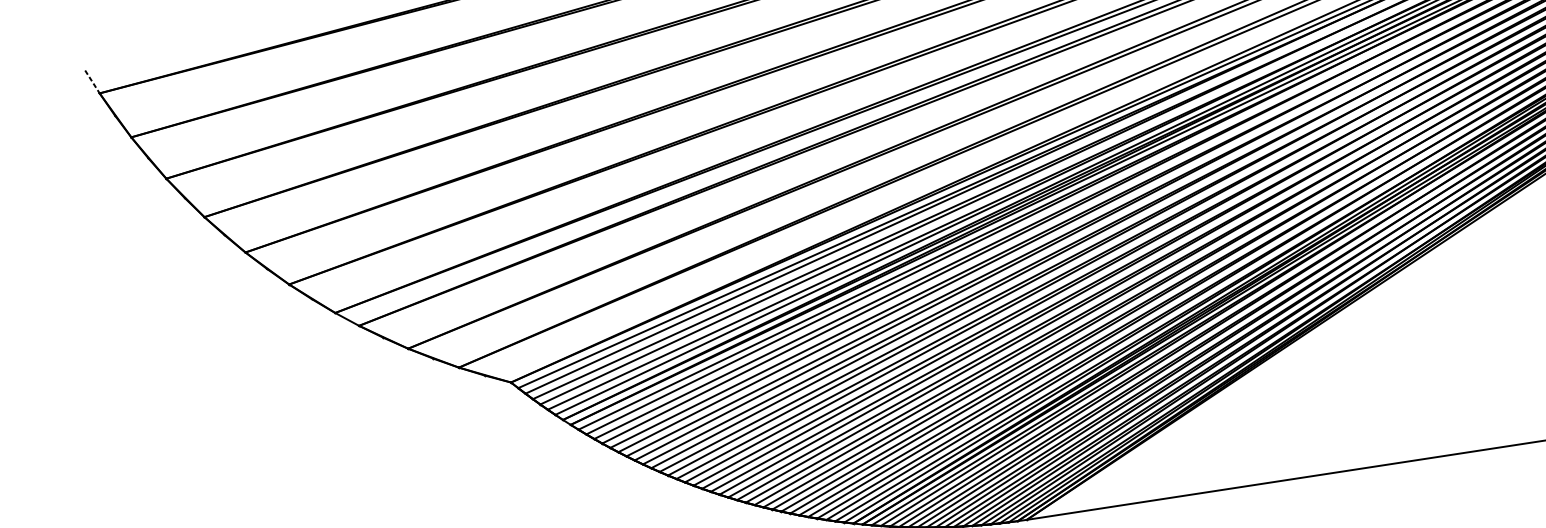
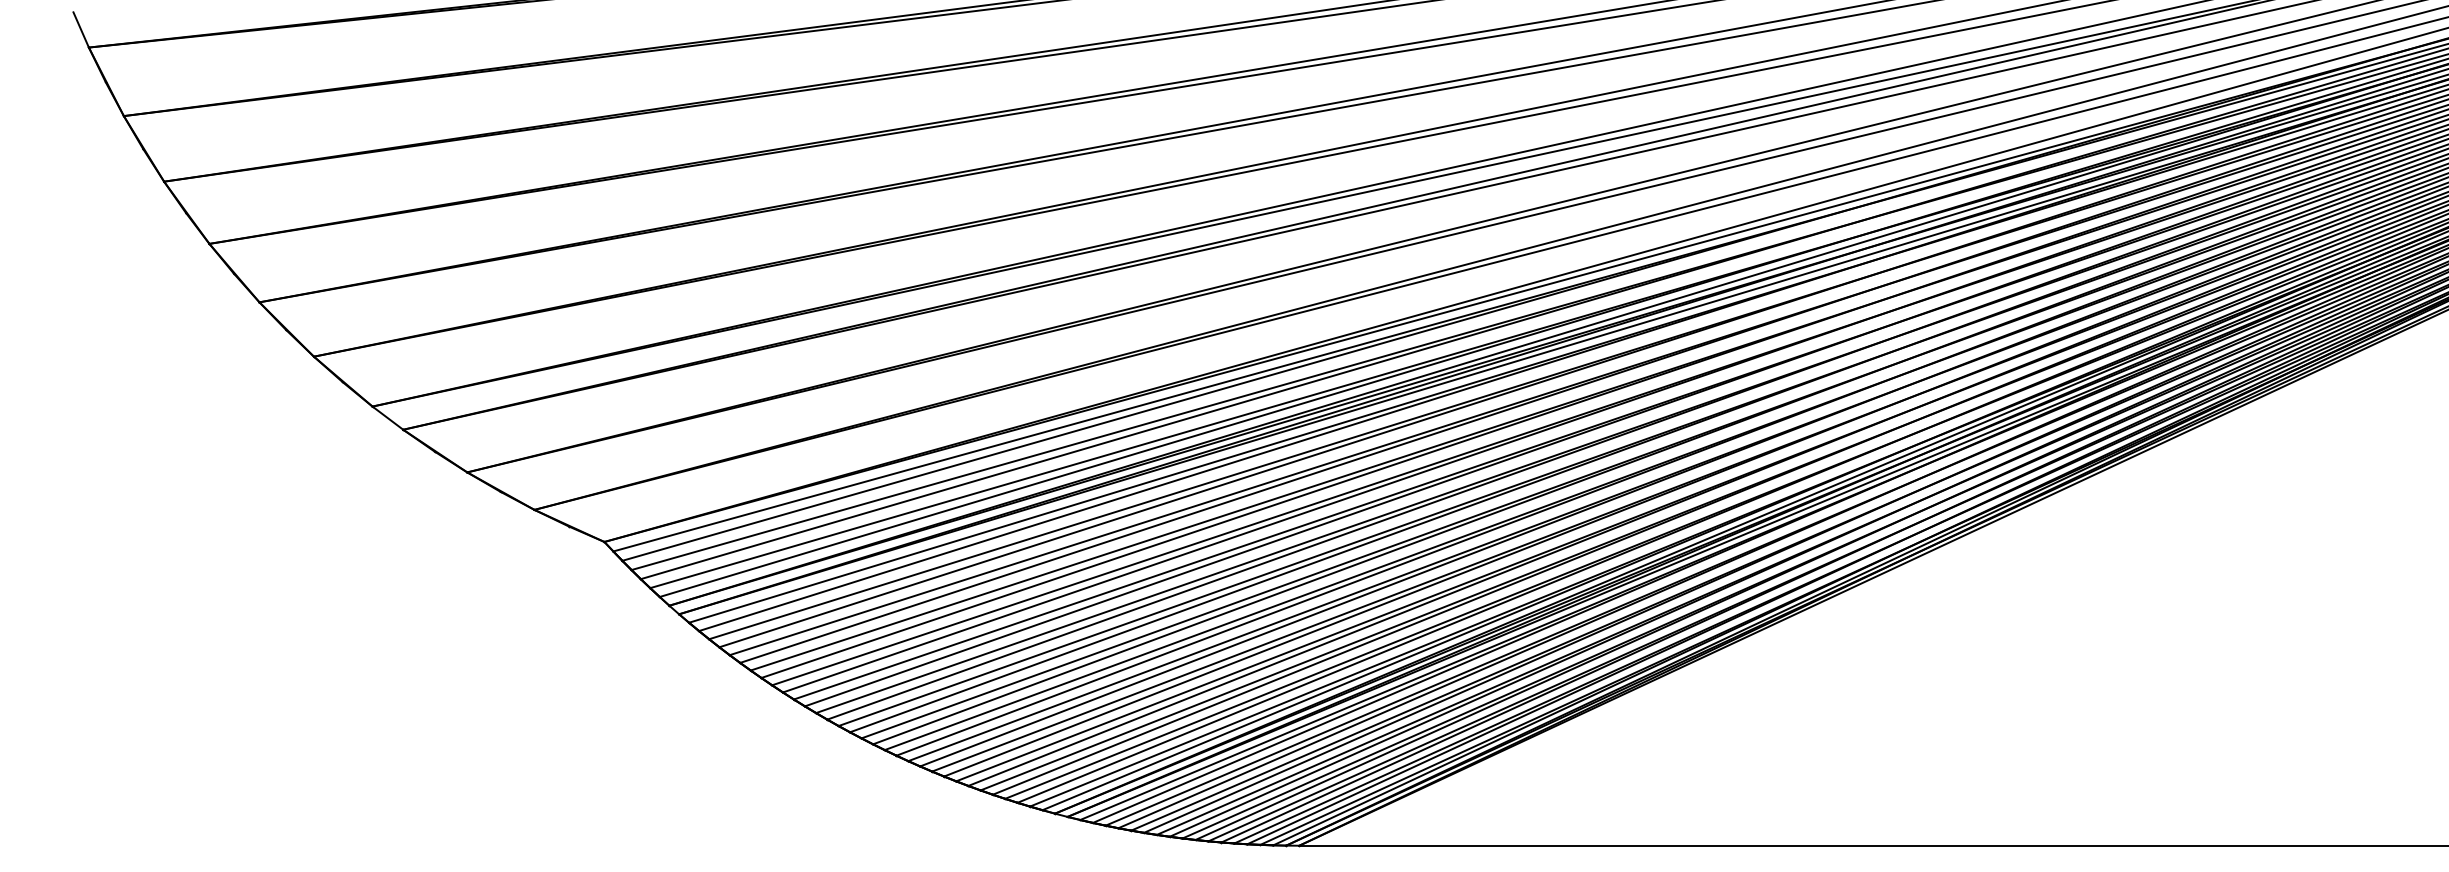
line: (92, 82) -> (81, 30), dashed -> solid

